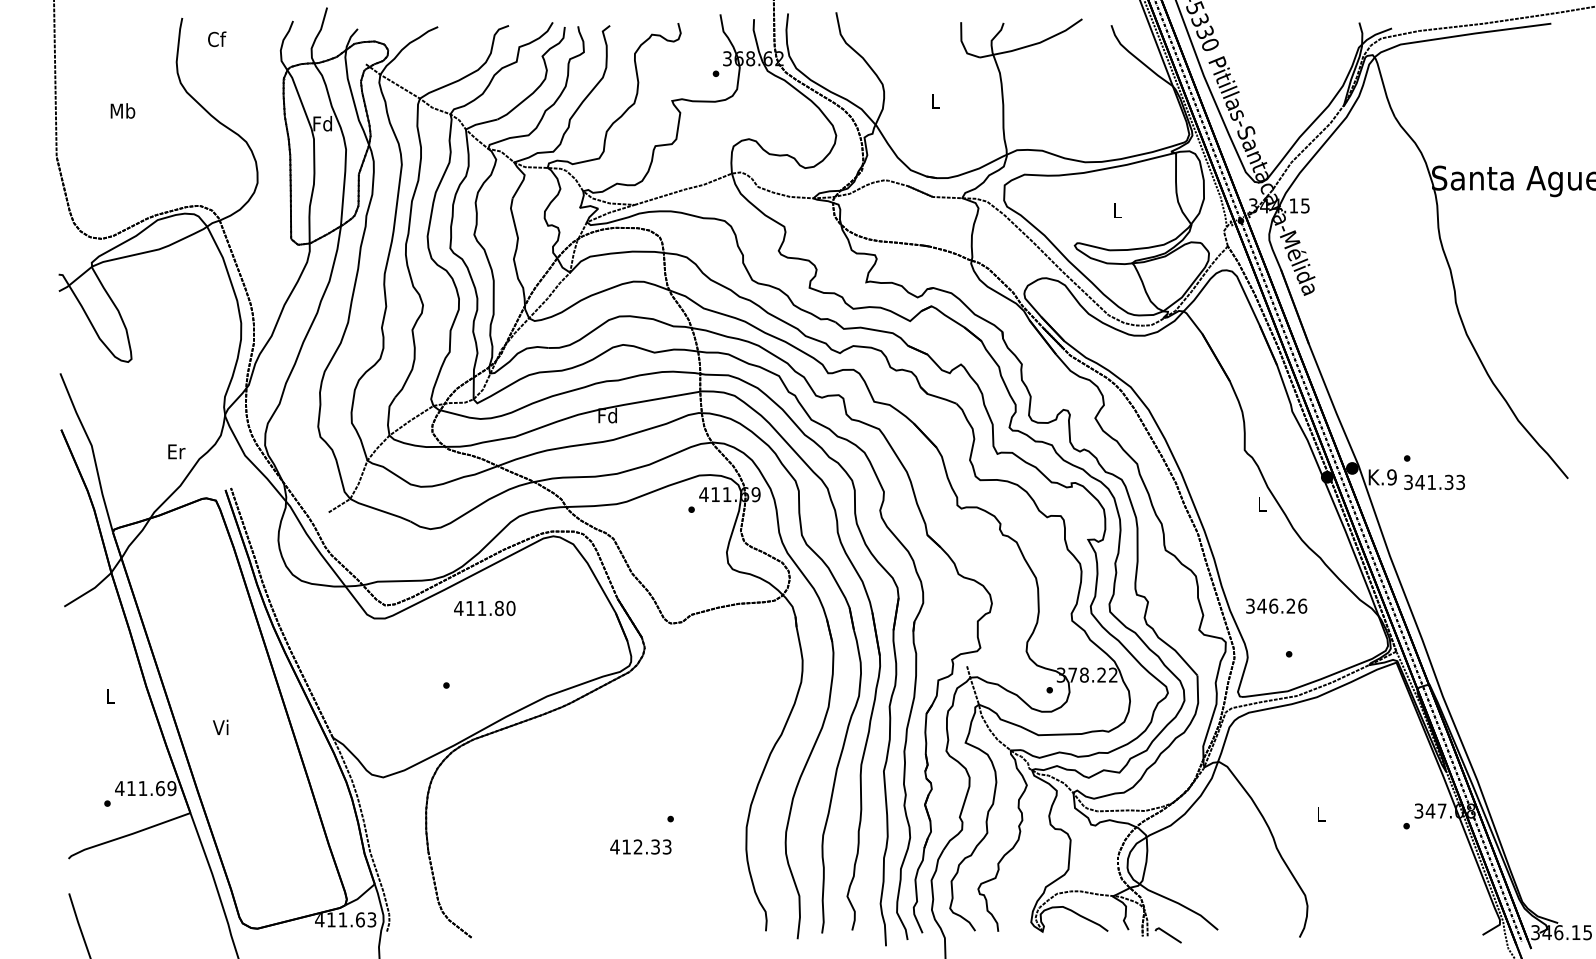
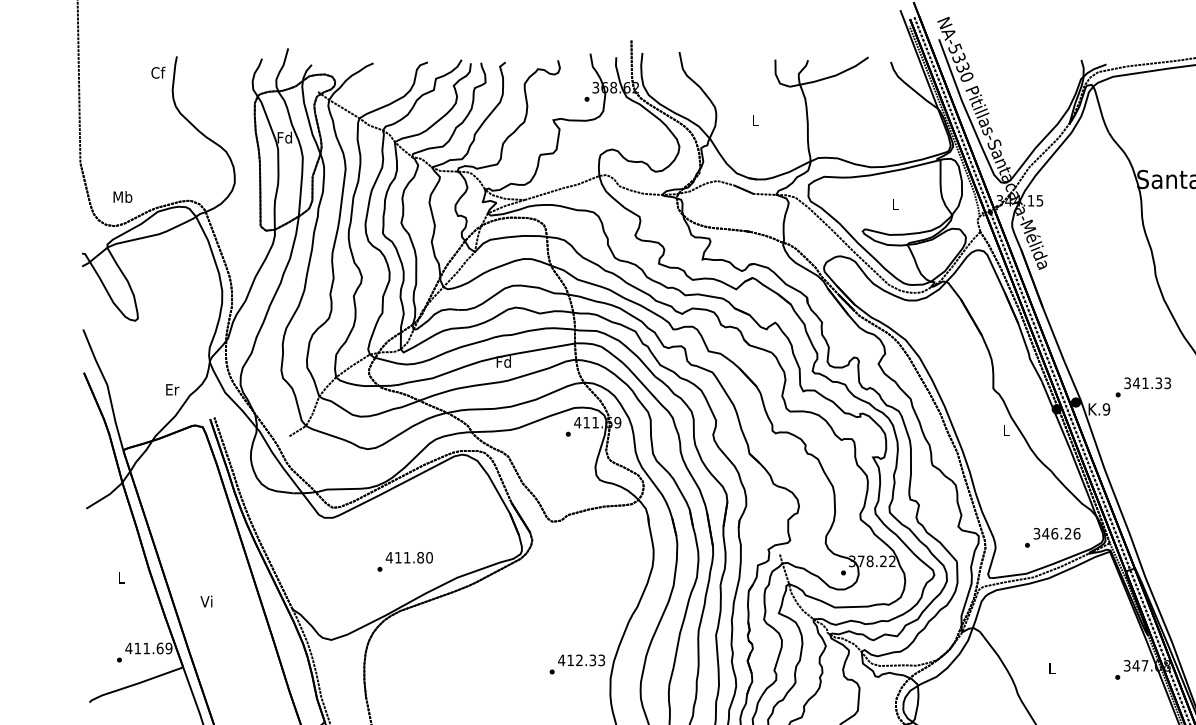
text: (217, 39) -> (158, 72), moved
text: (122, 110) -> (122, 196), moved
text: (1434, 481) -> (1147, 382), moved
text: (1276, 605) -> (1056, 533), moved
text: (484, 608) -> (409, 557), moved
text: (640, 846) -> (581, 659), moved

